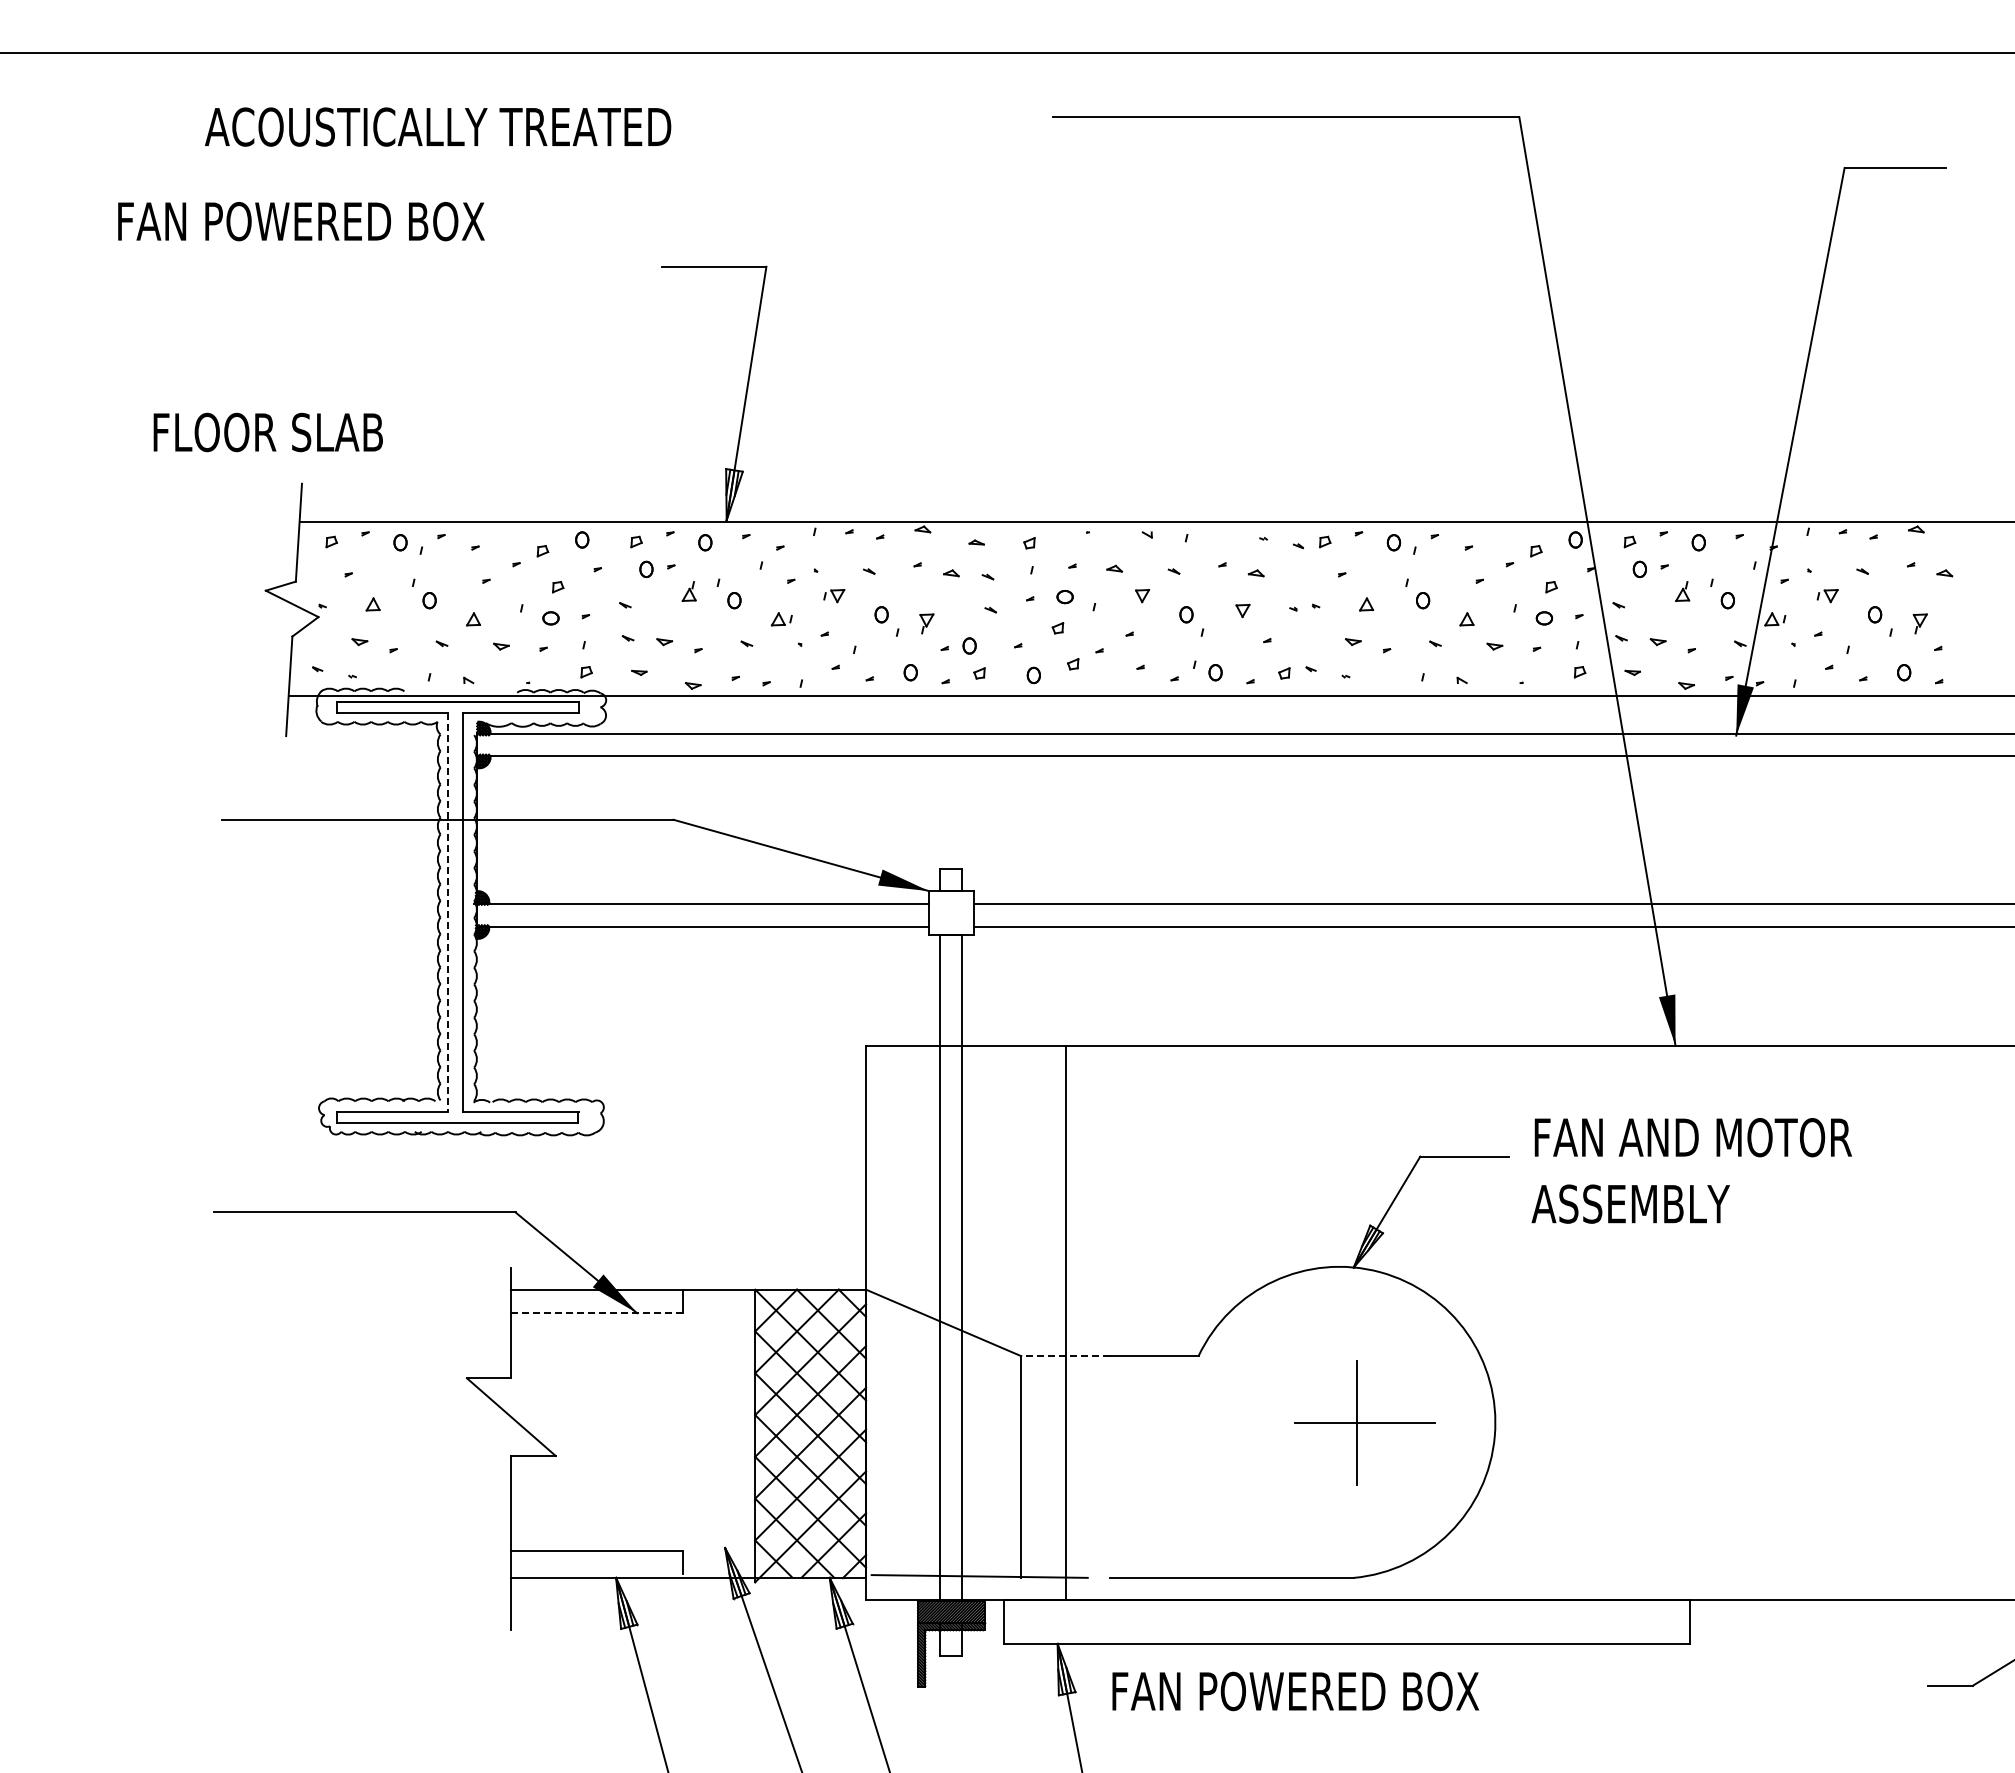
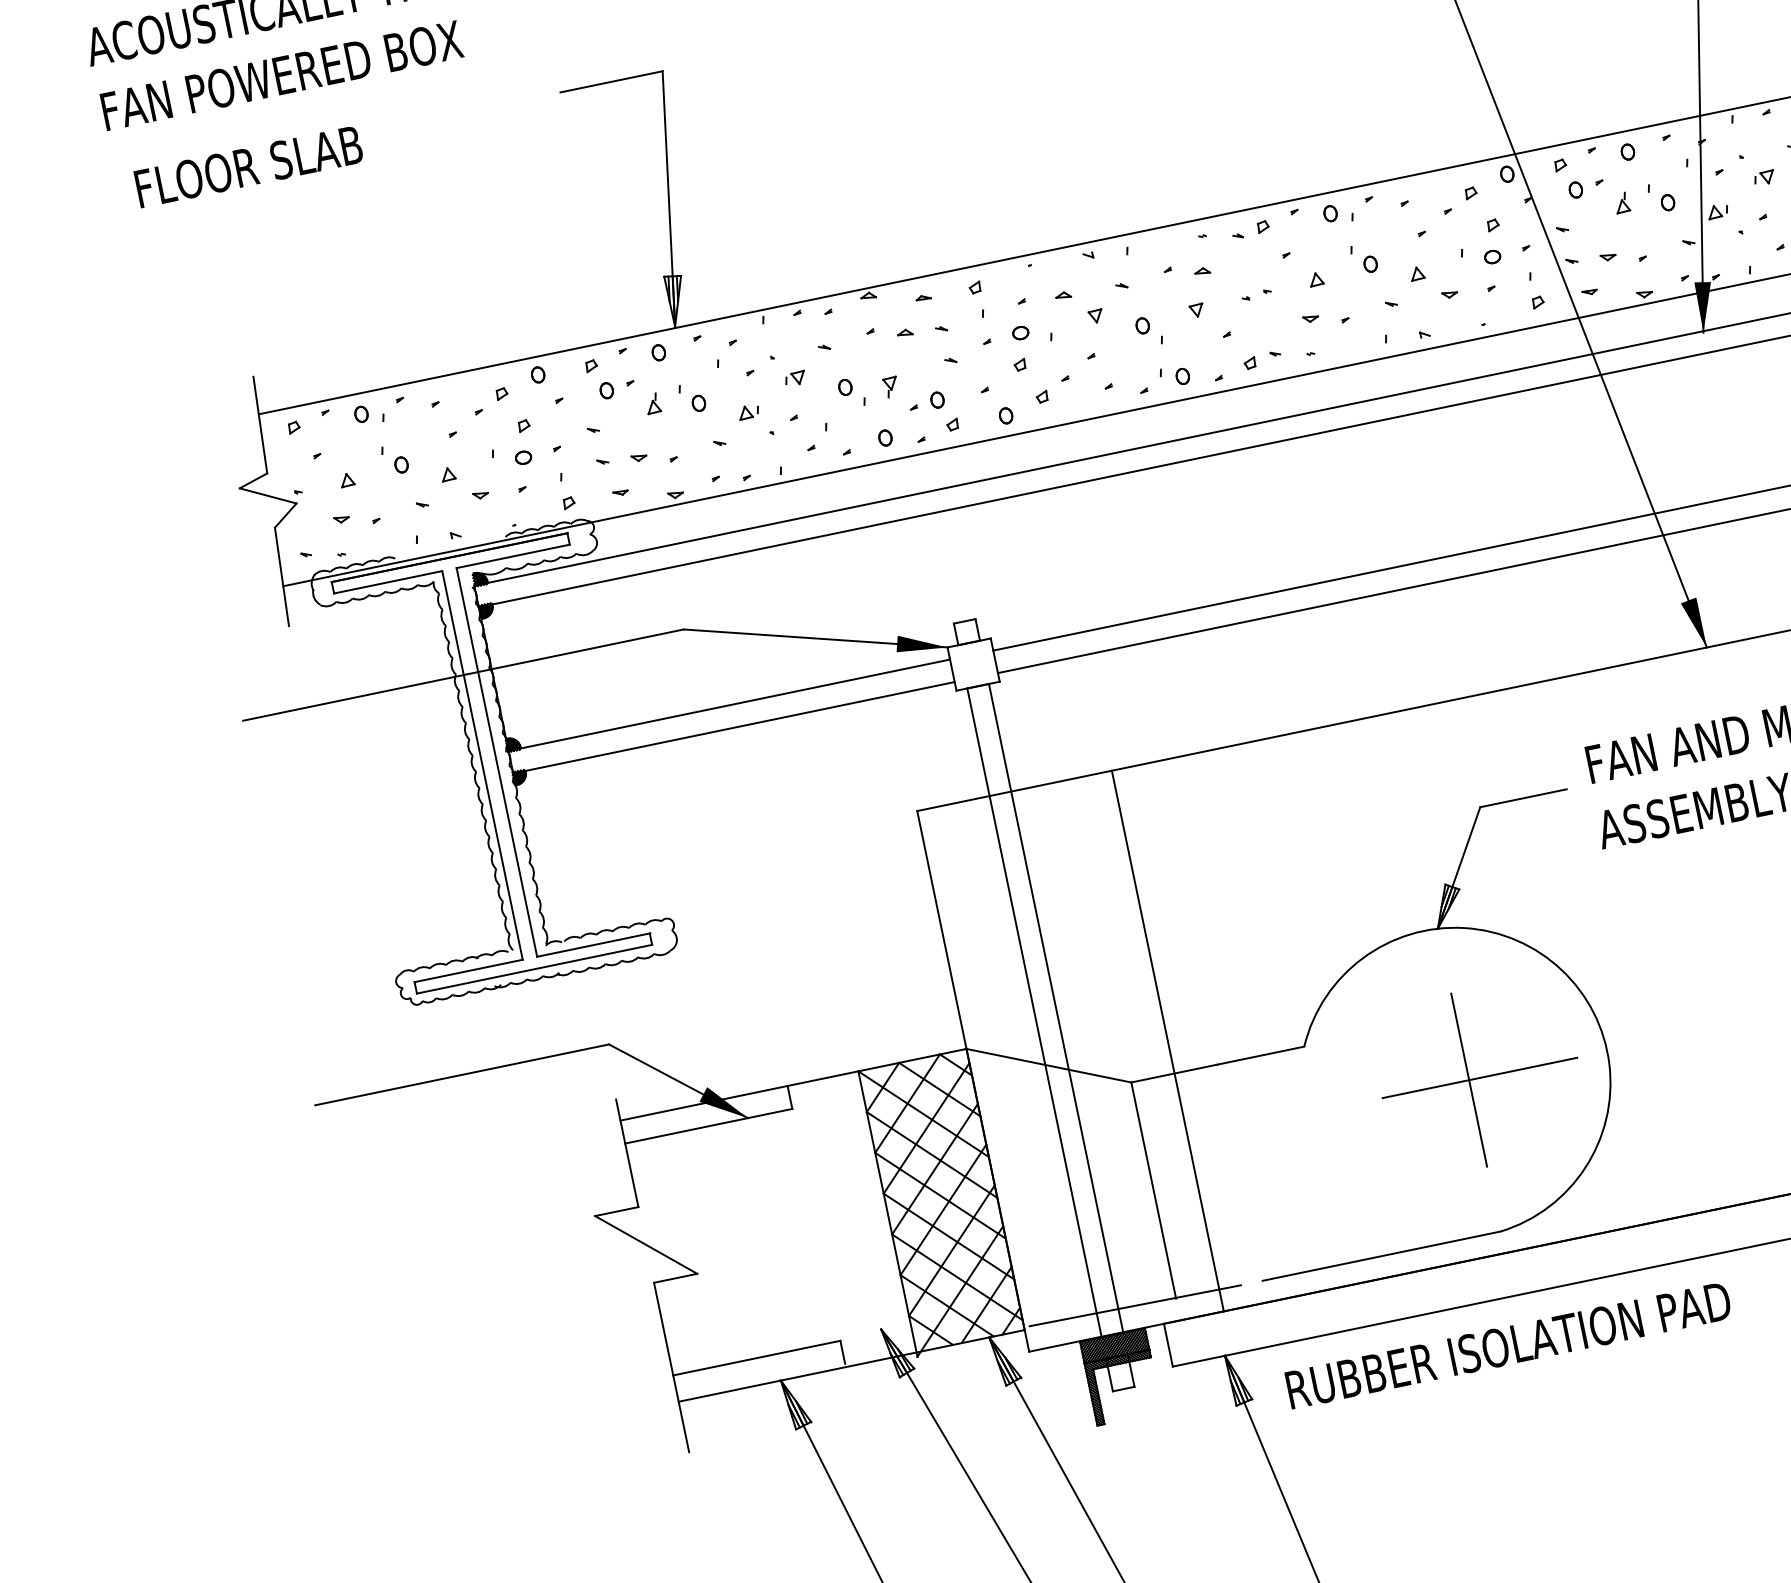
text: (301, 221) -> (282, 75), moved
text: (267, 432) -> (248, 166), moved
line: (448, 912) -> (482, 765), dashed -> solid
line: (596, 1313) -> (708, 1126), dashed -> solid
line: (1065, 1356) -> (1174, 1073), dashed -> solid
part: (1364, 1422) -> (1479, 1077), size x1.43
text: (1340, 1691) -> (1510, 1345), FAN POWERED BOX -> RUBBER ISOLATION PAD

